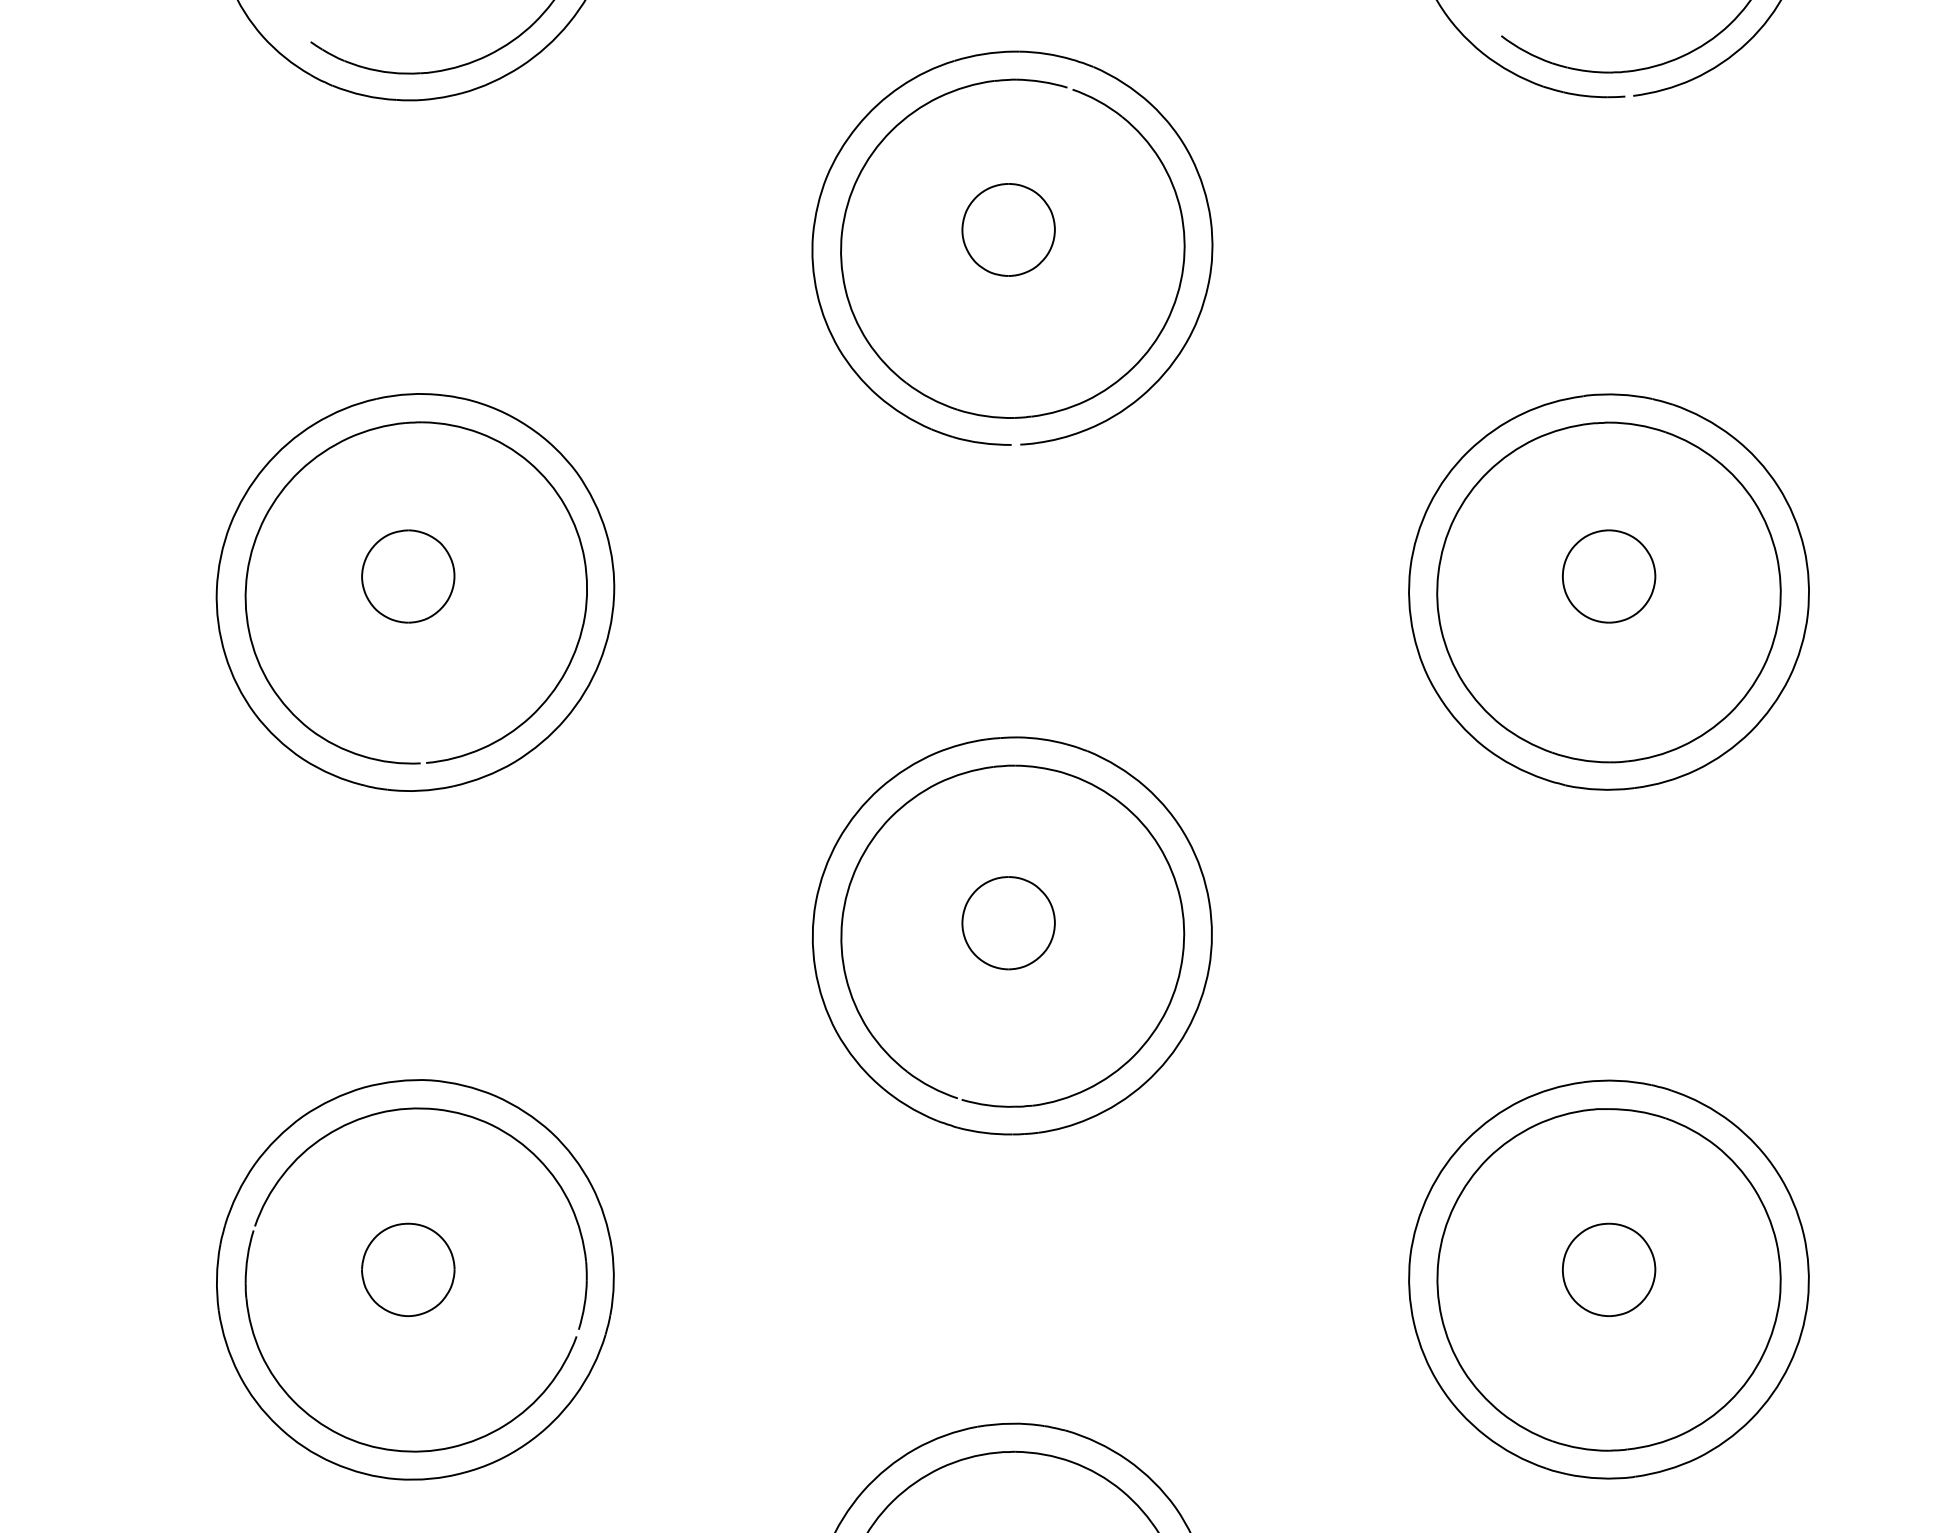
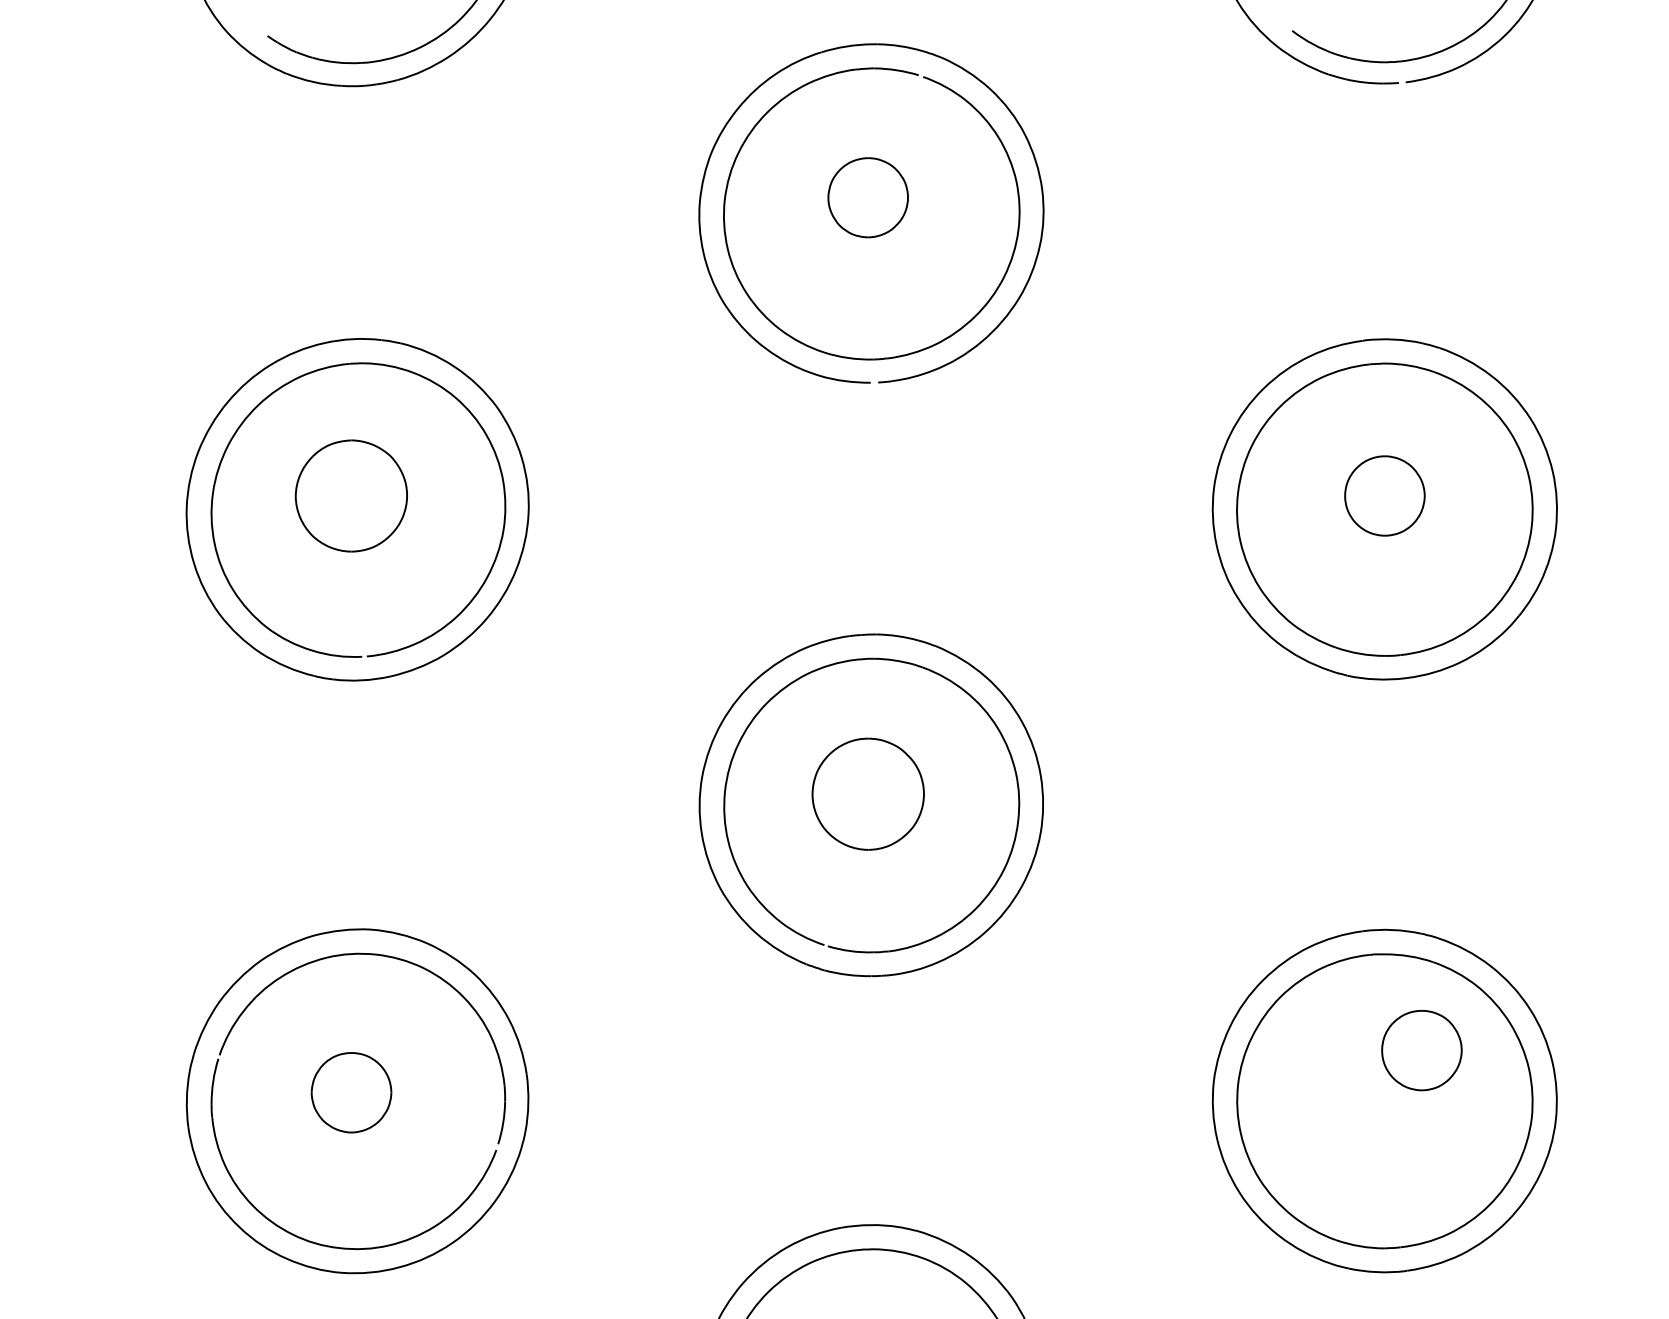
part: (408, 576) -> (351, 495), size x1.4
part: (1008, 923) -> (868, 794), size x1.4
part: (1609, 1269) -> (1422, 1050), moved

